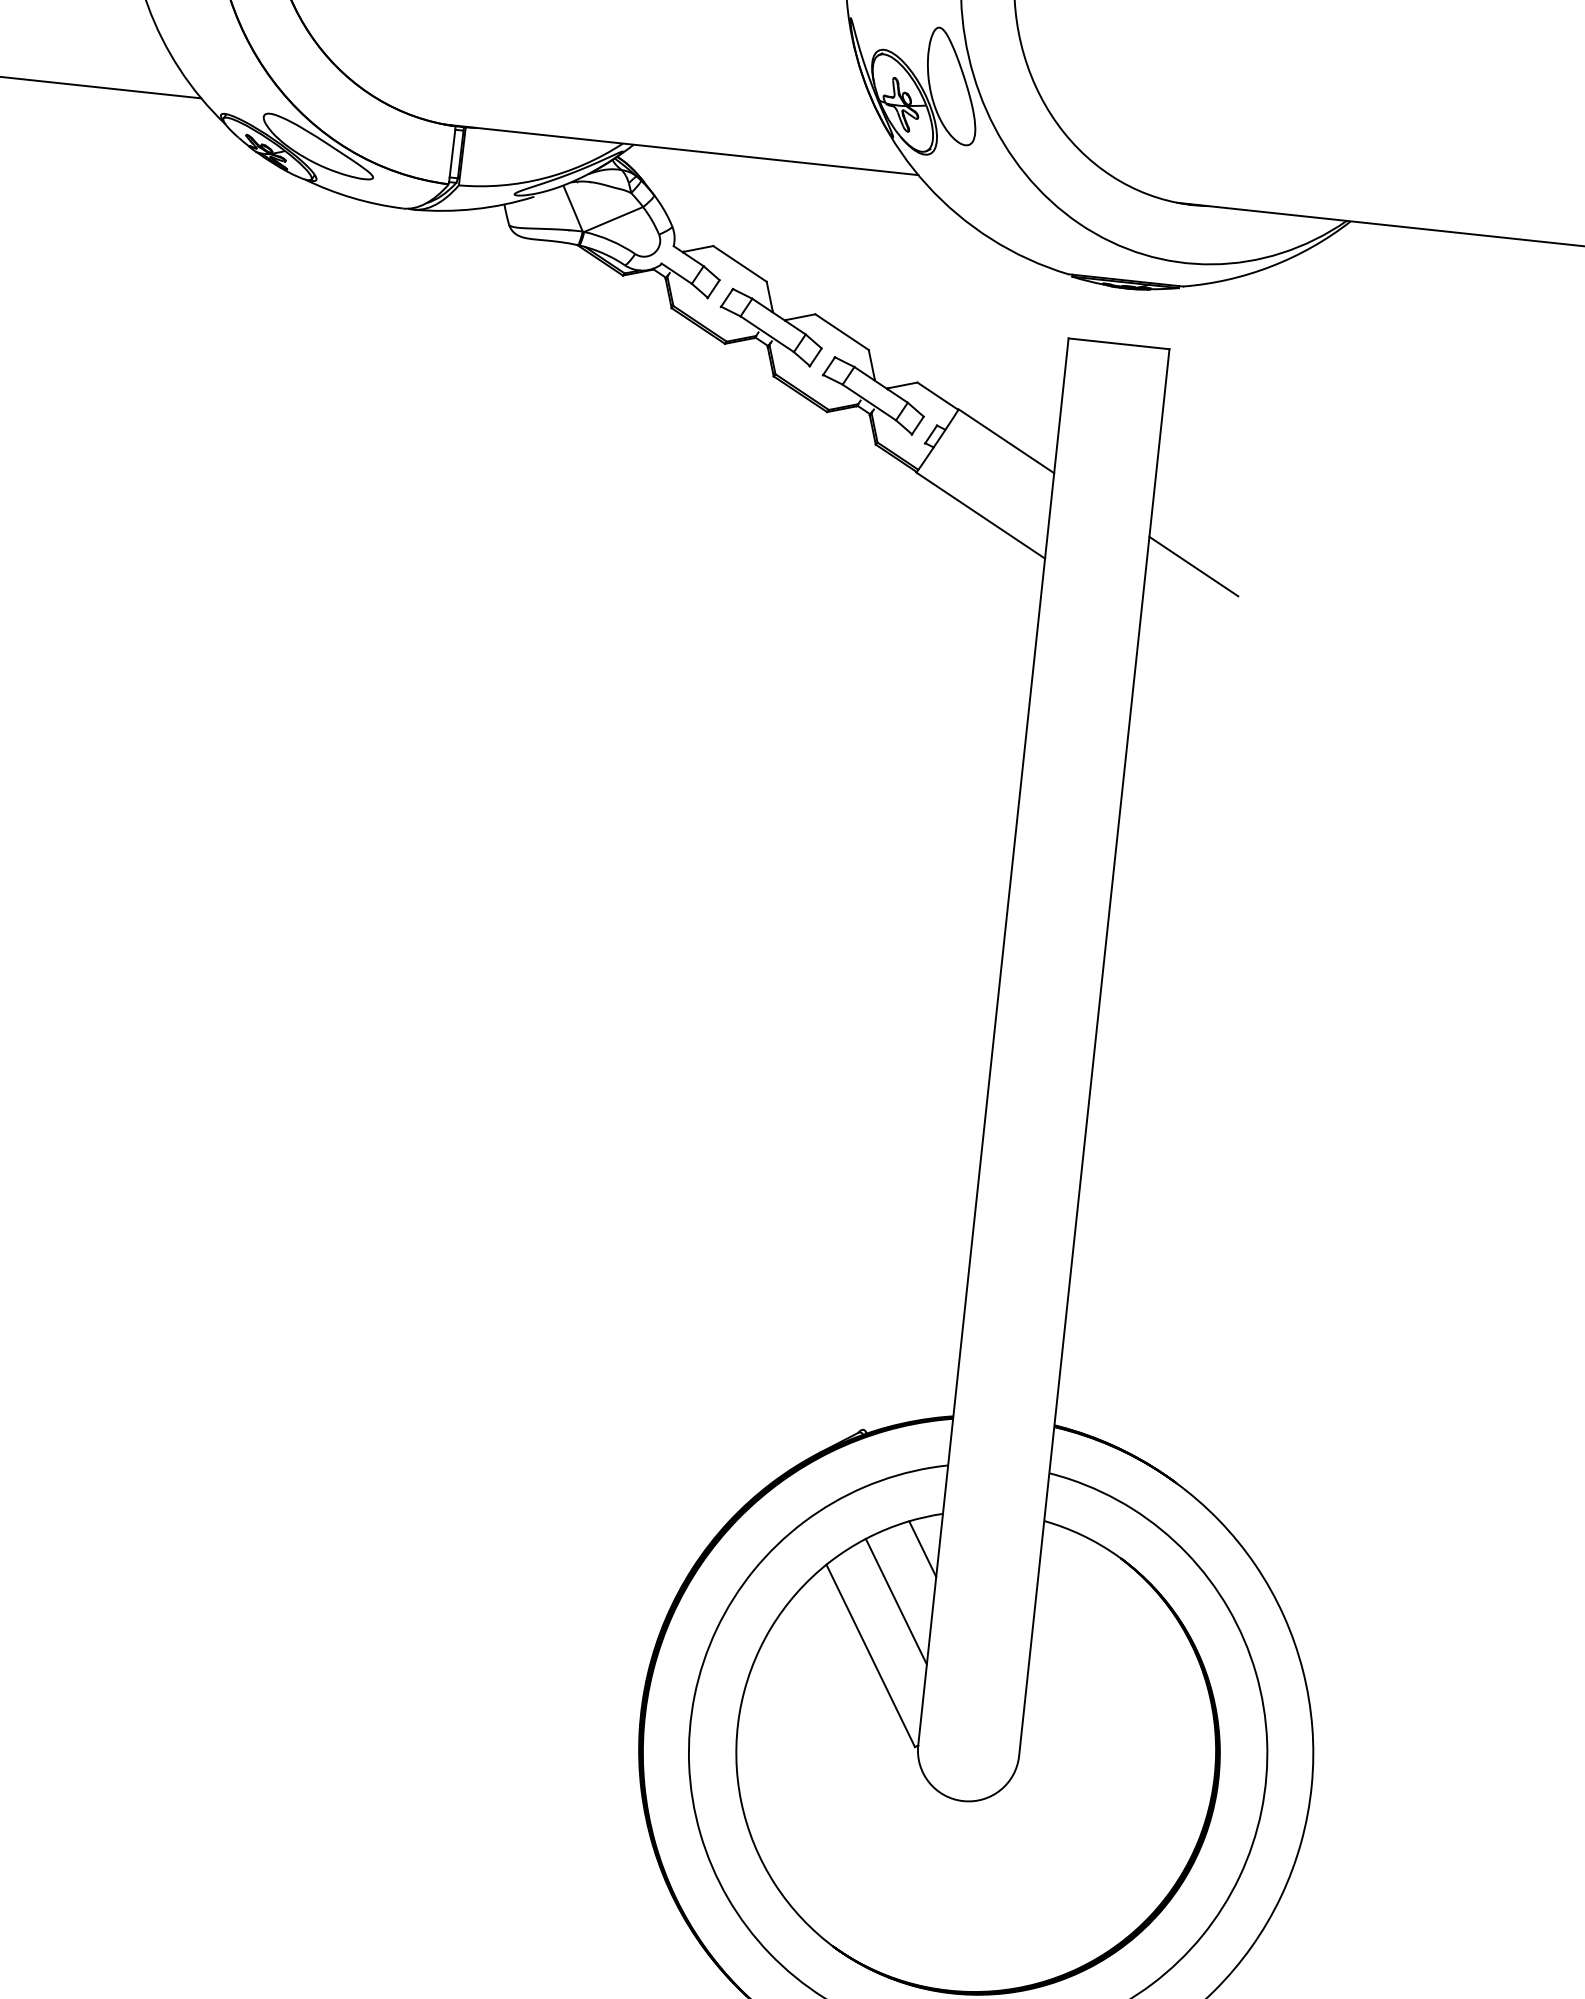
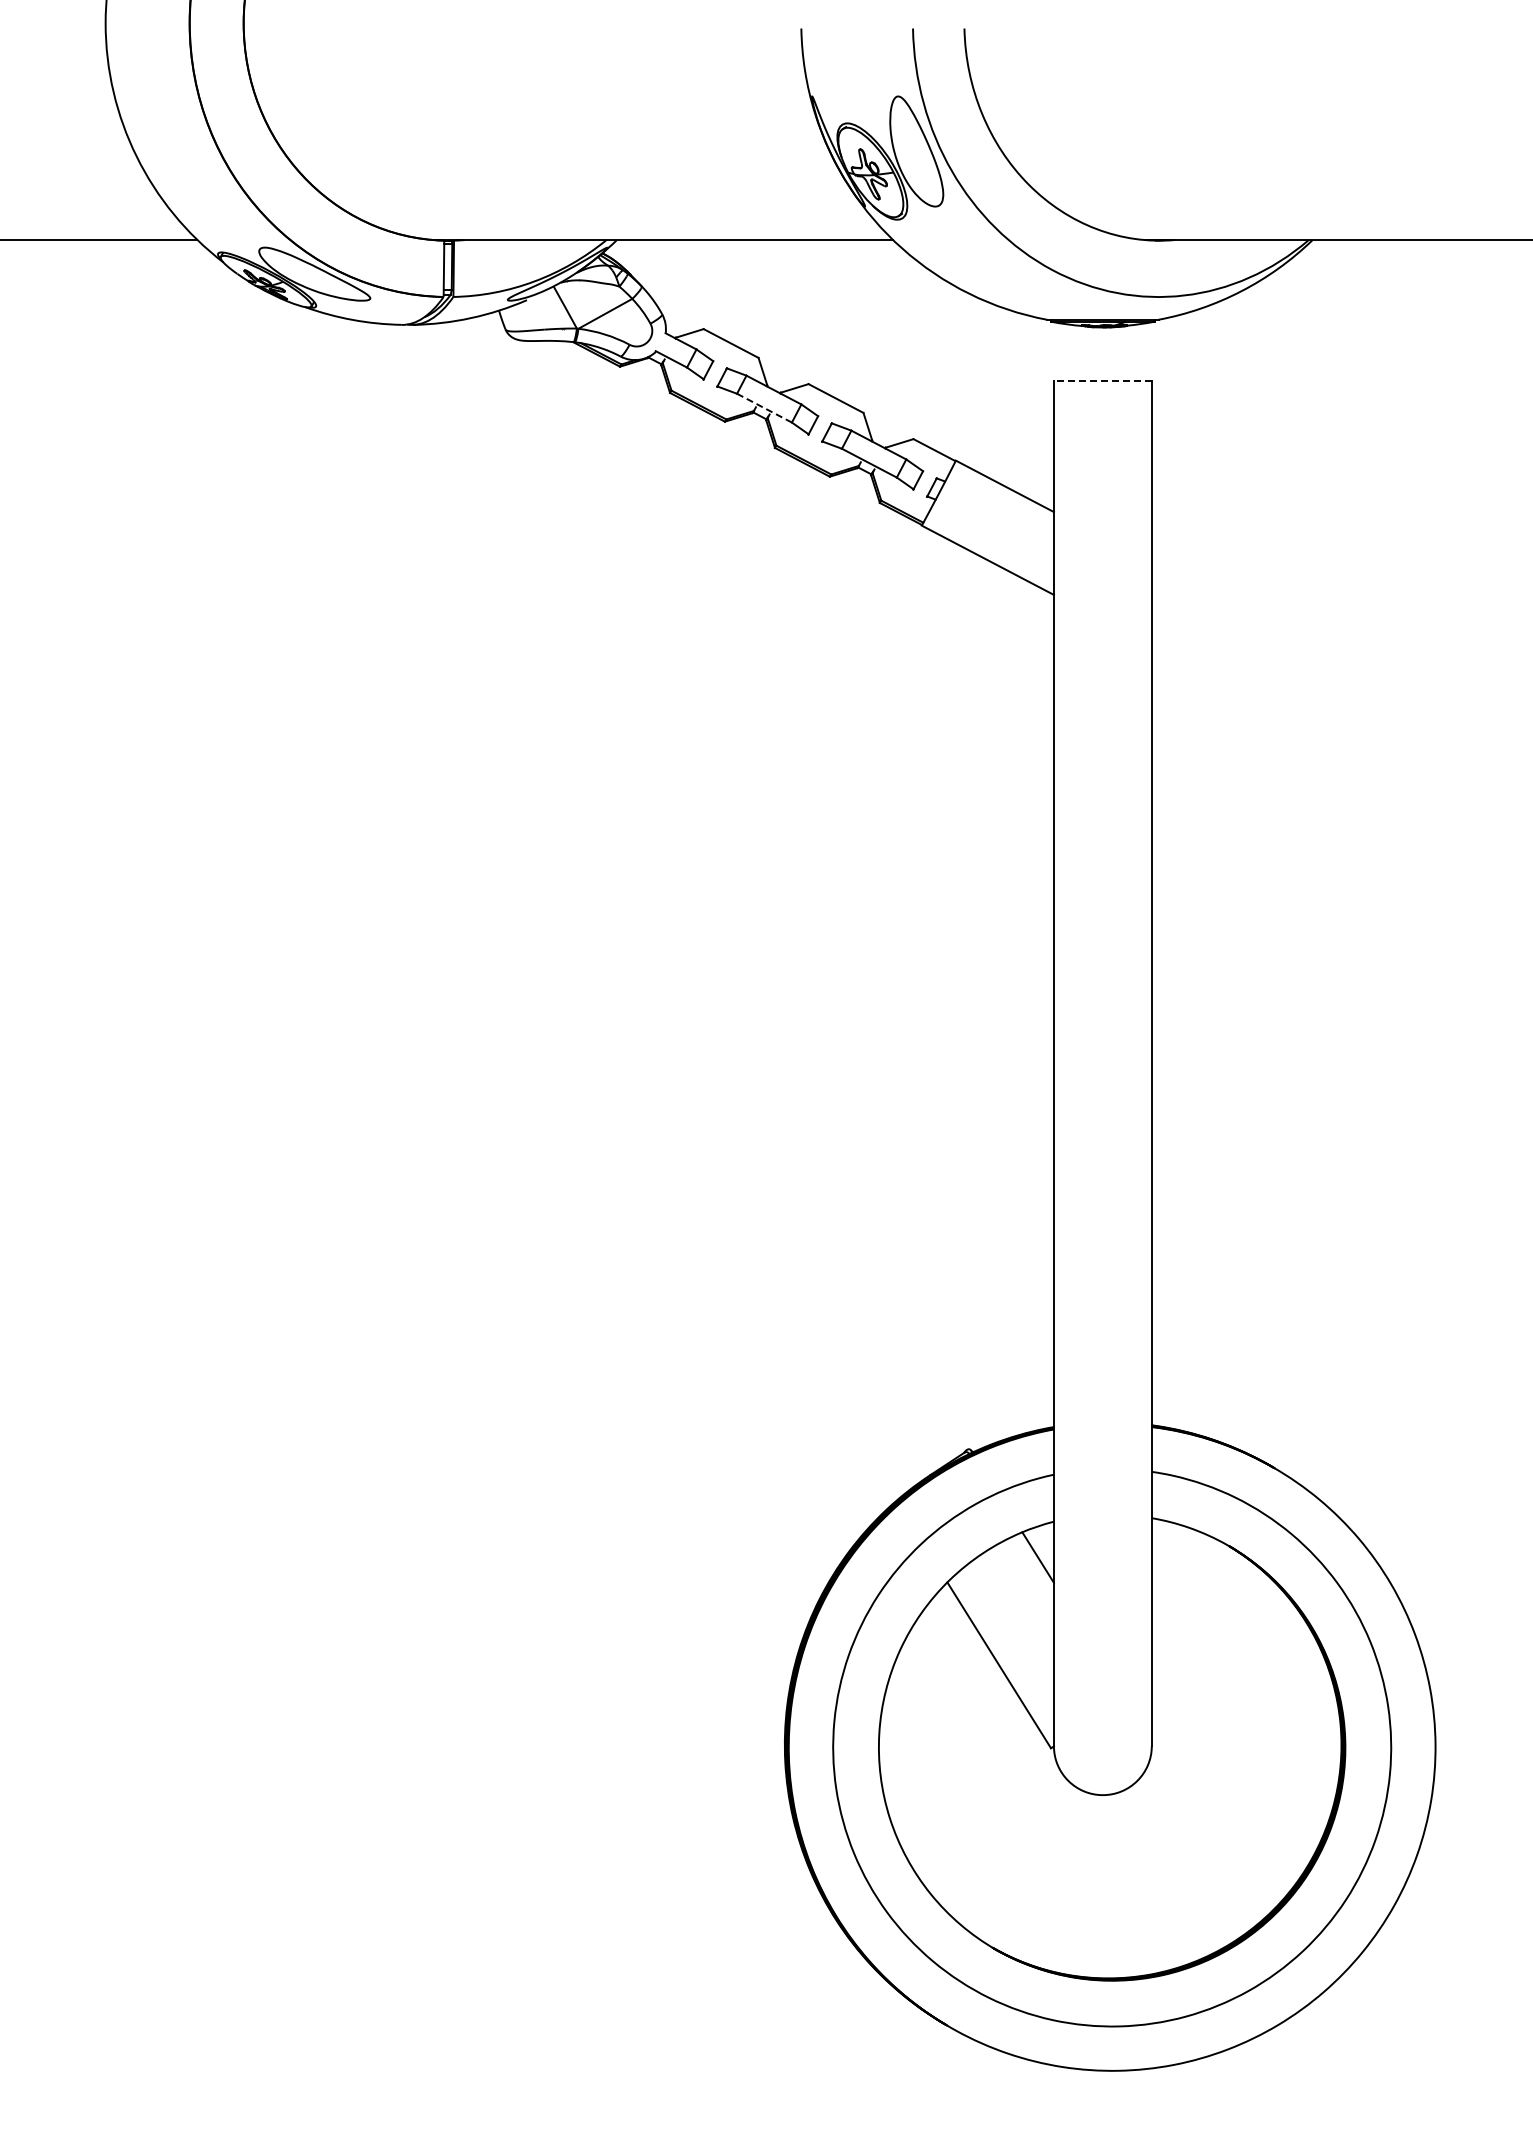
line: (767, 334) -> (764, 408), solid -> dashed
line: (1118, 343) -> (1102, 381), solid -> dashed
line: (1193, 566) -> (1197, 587), removed
line: (895, 1601) -> (1017, 1610), removed

